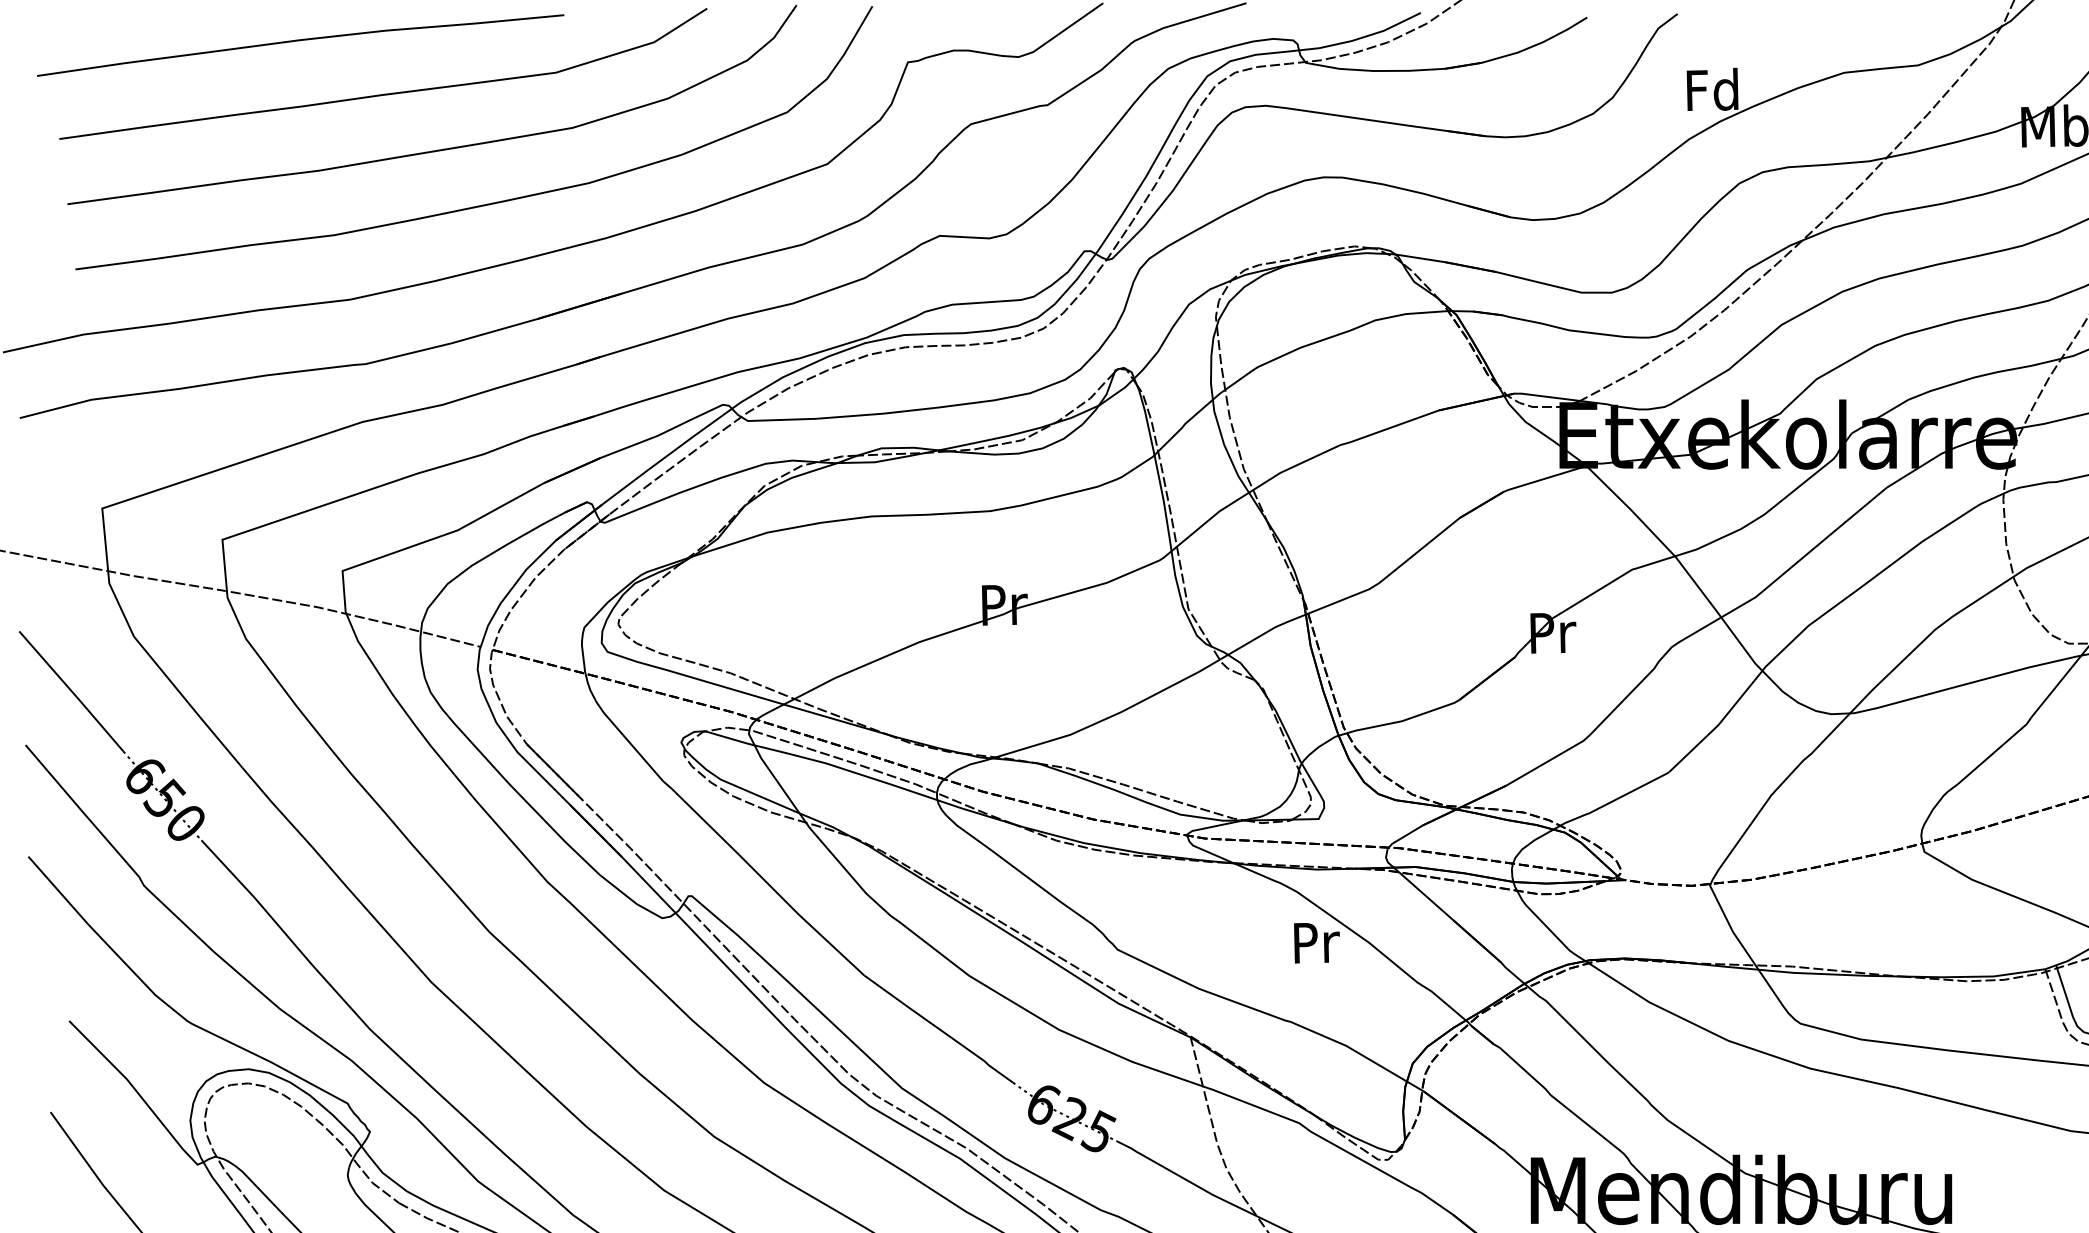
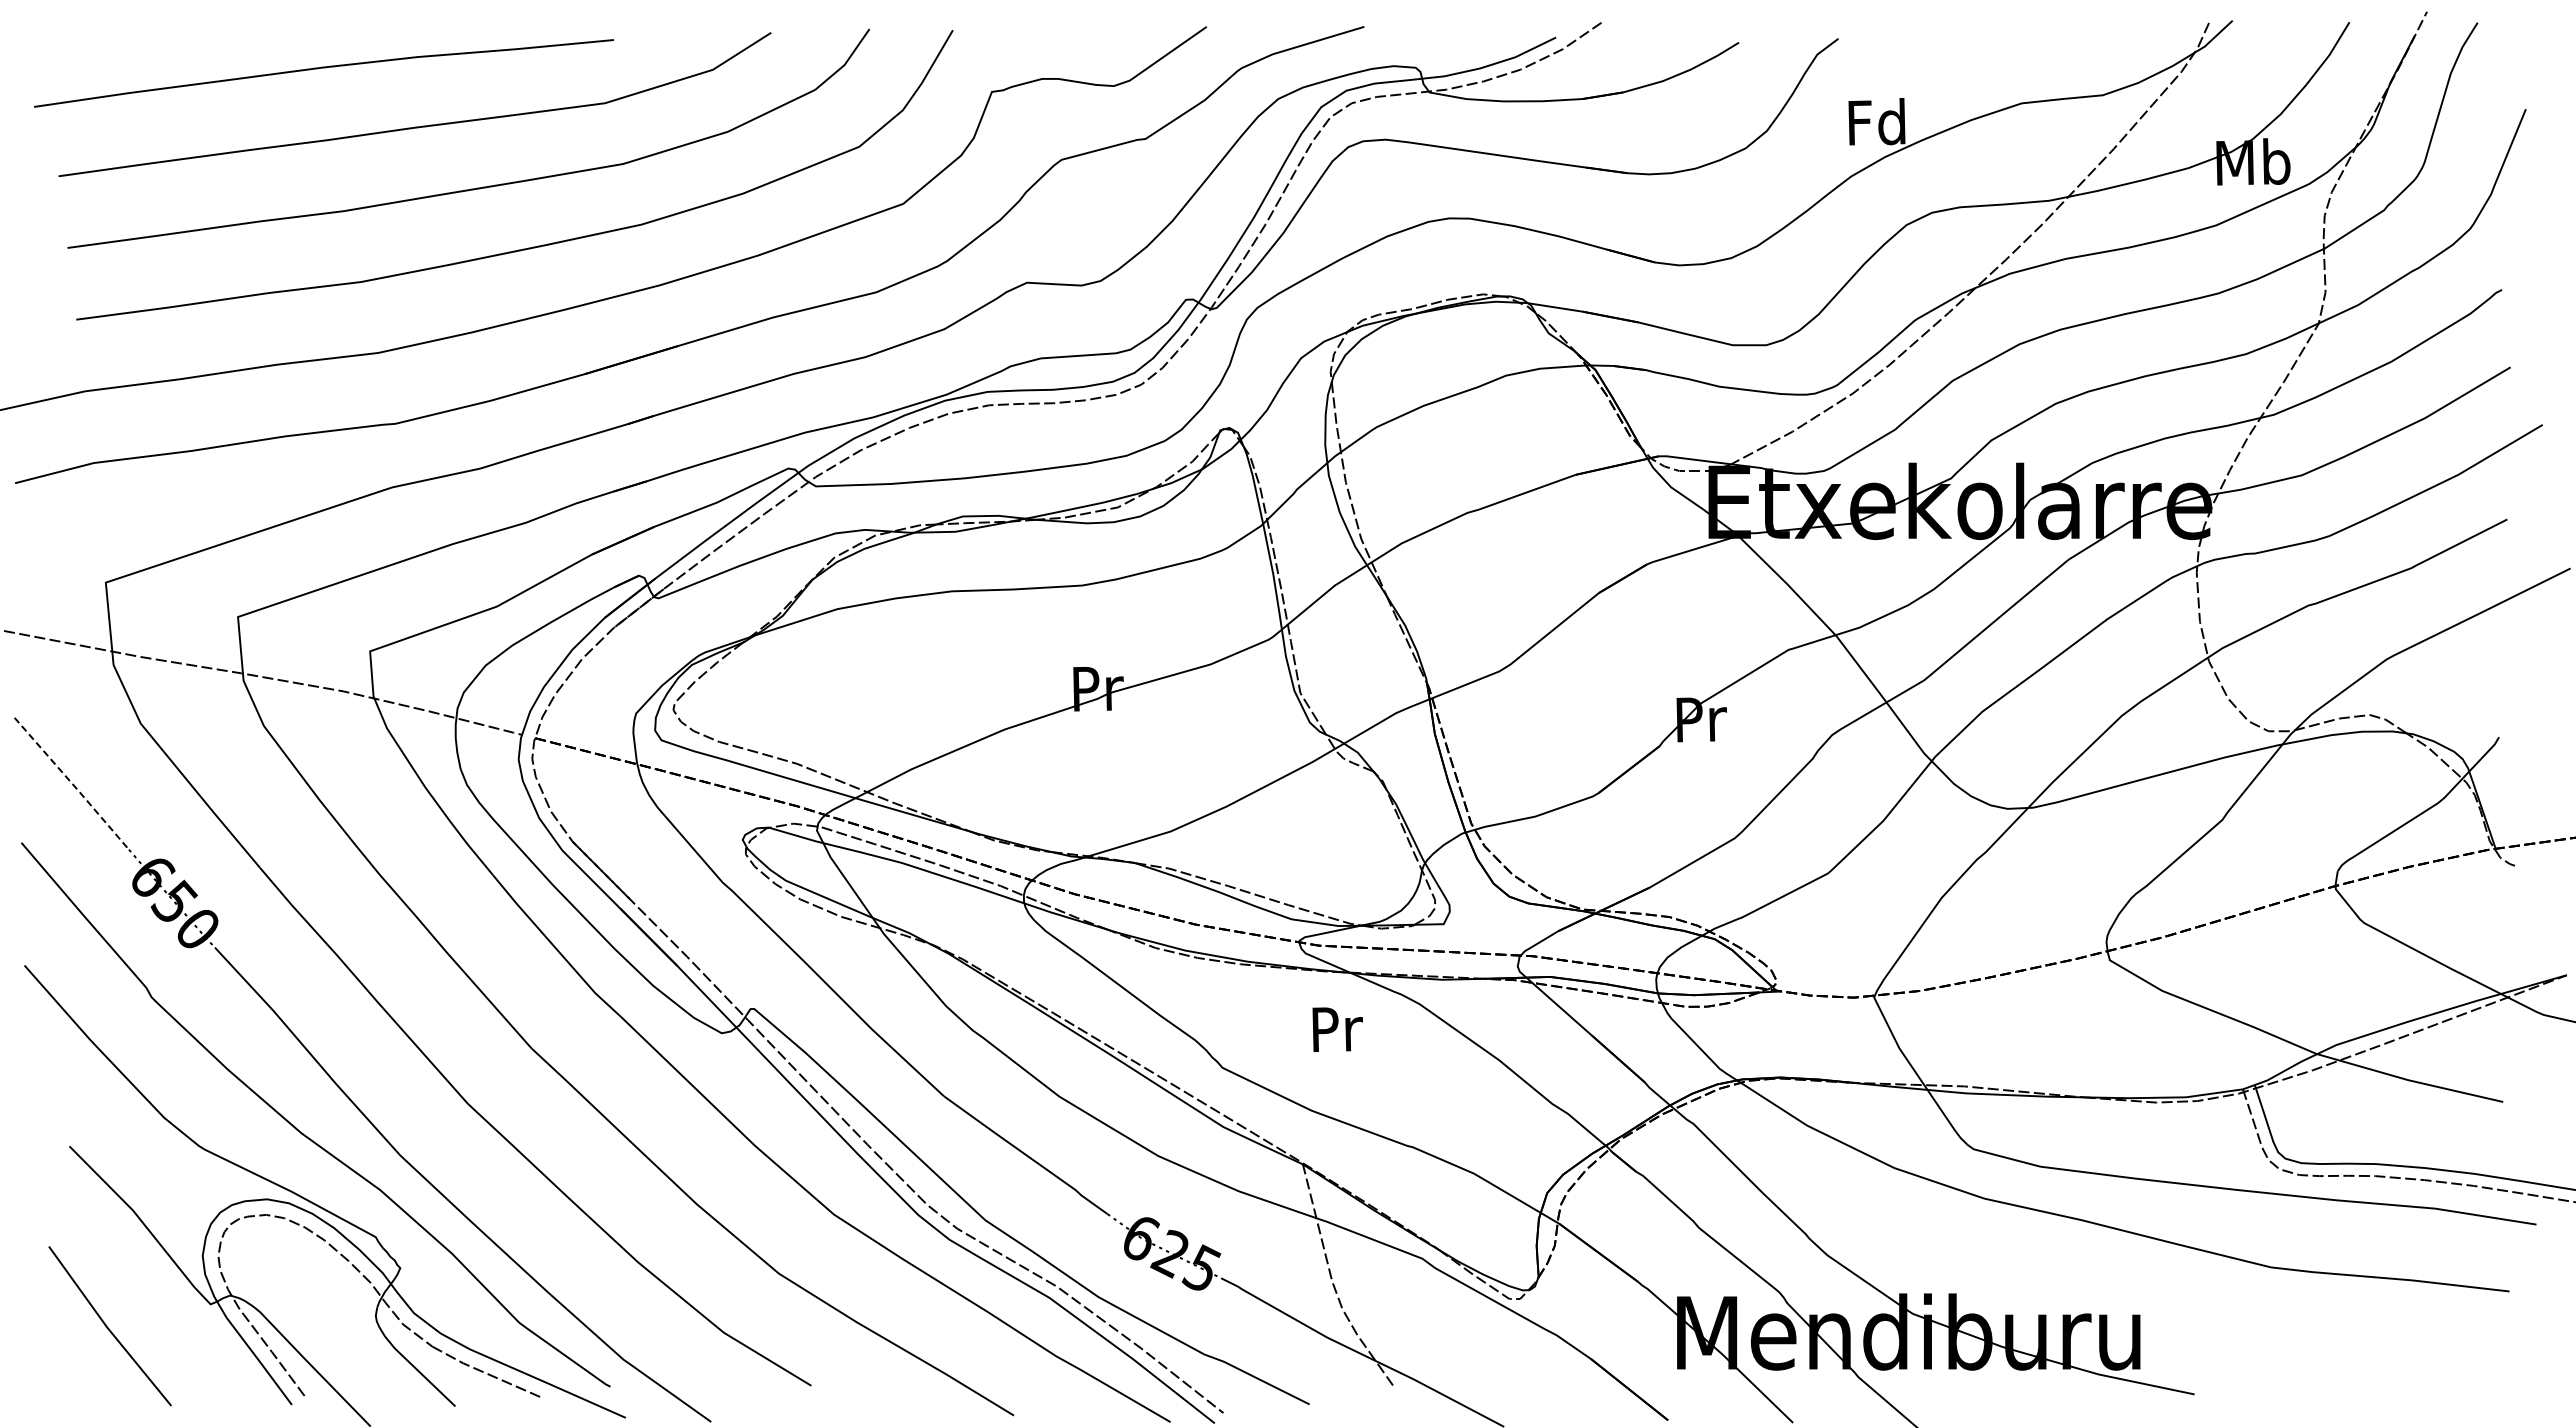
line: (71, 691) -> (72, 783), solid -> dashed
text: (1316, 942) -> (1337, 1029), moved

